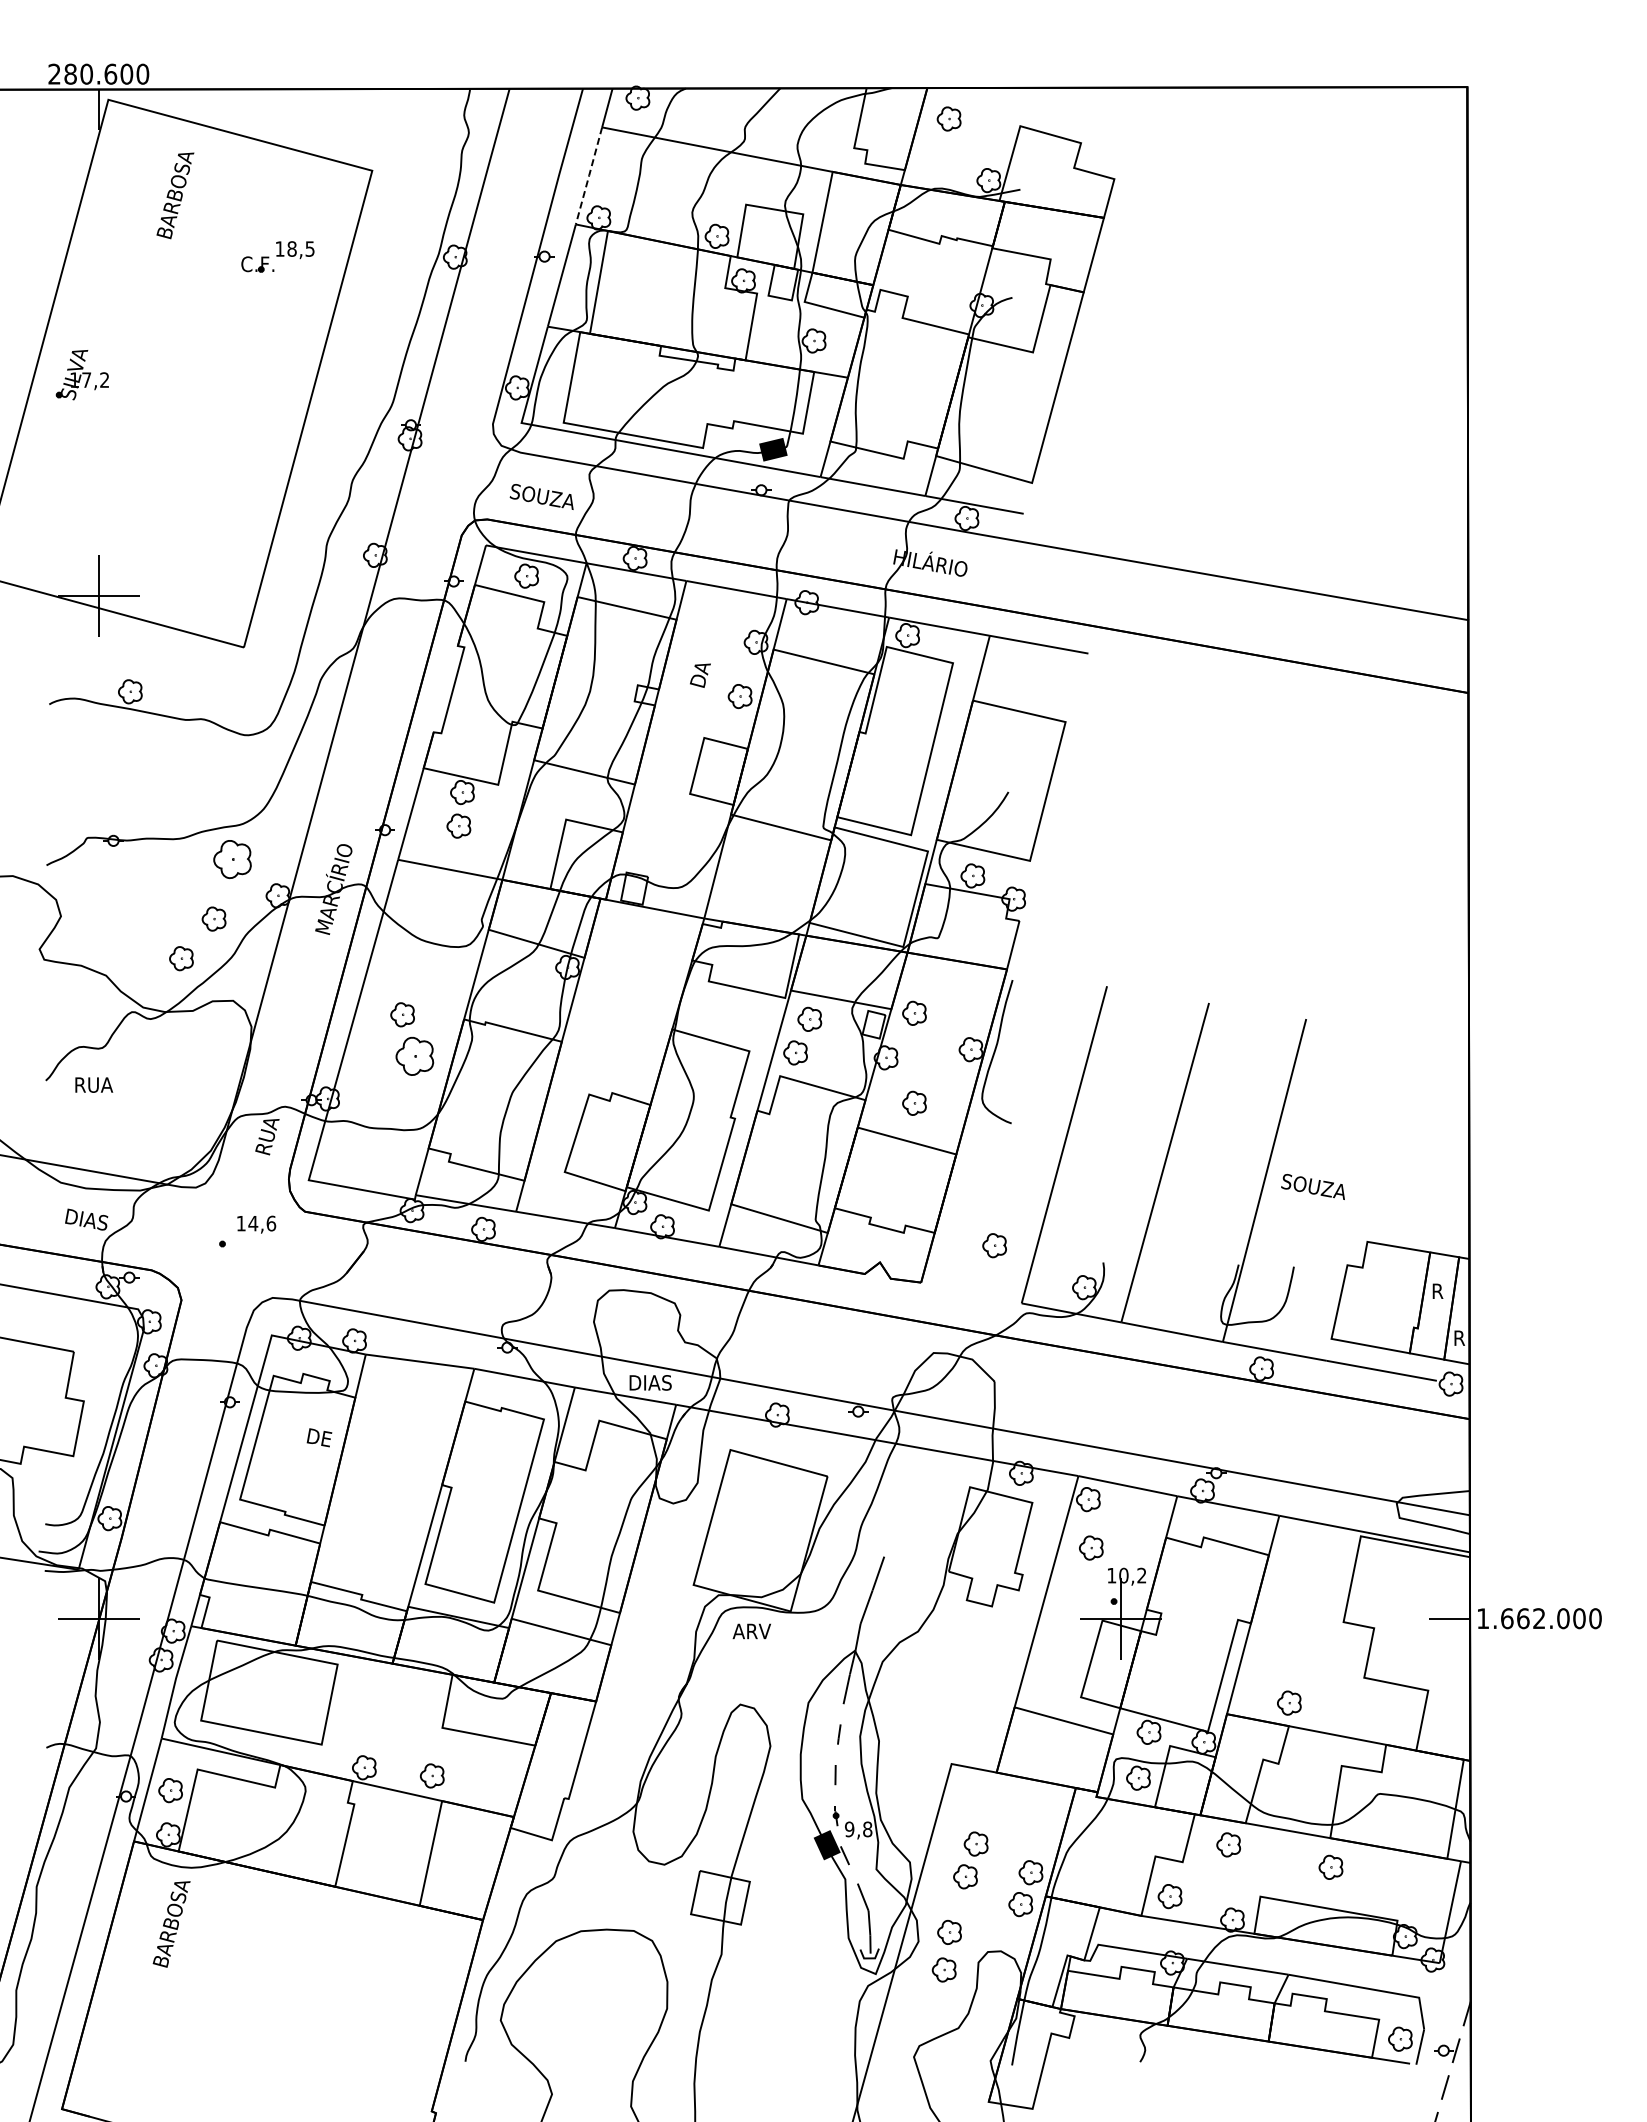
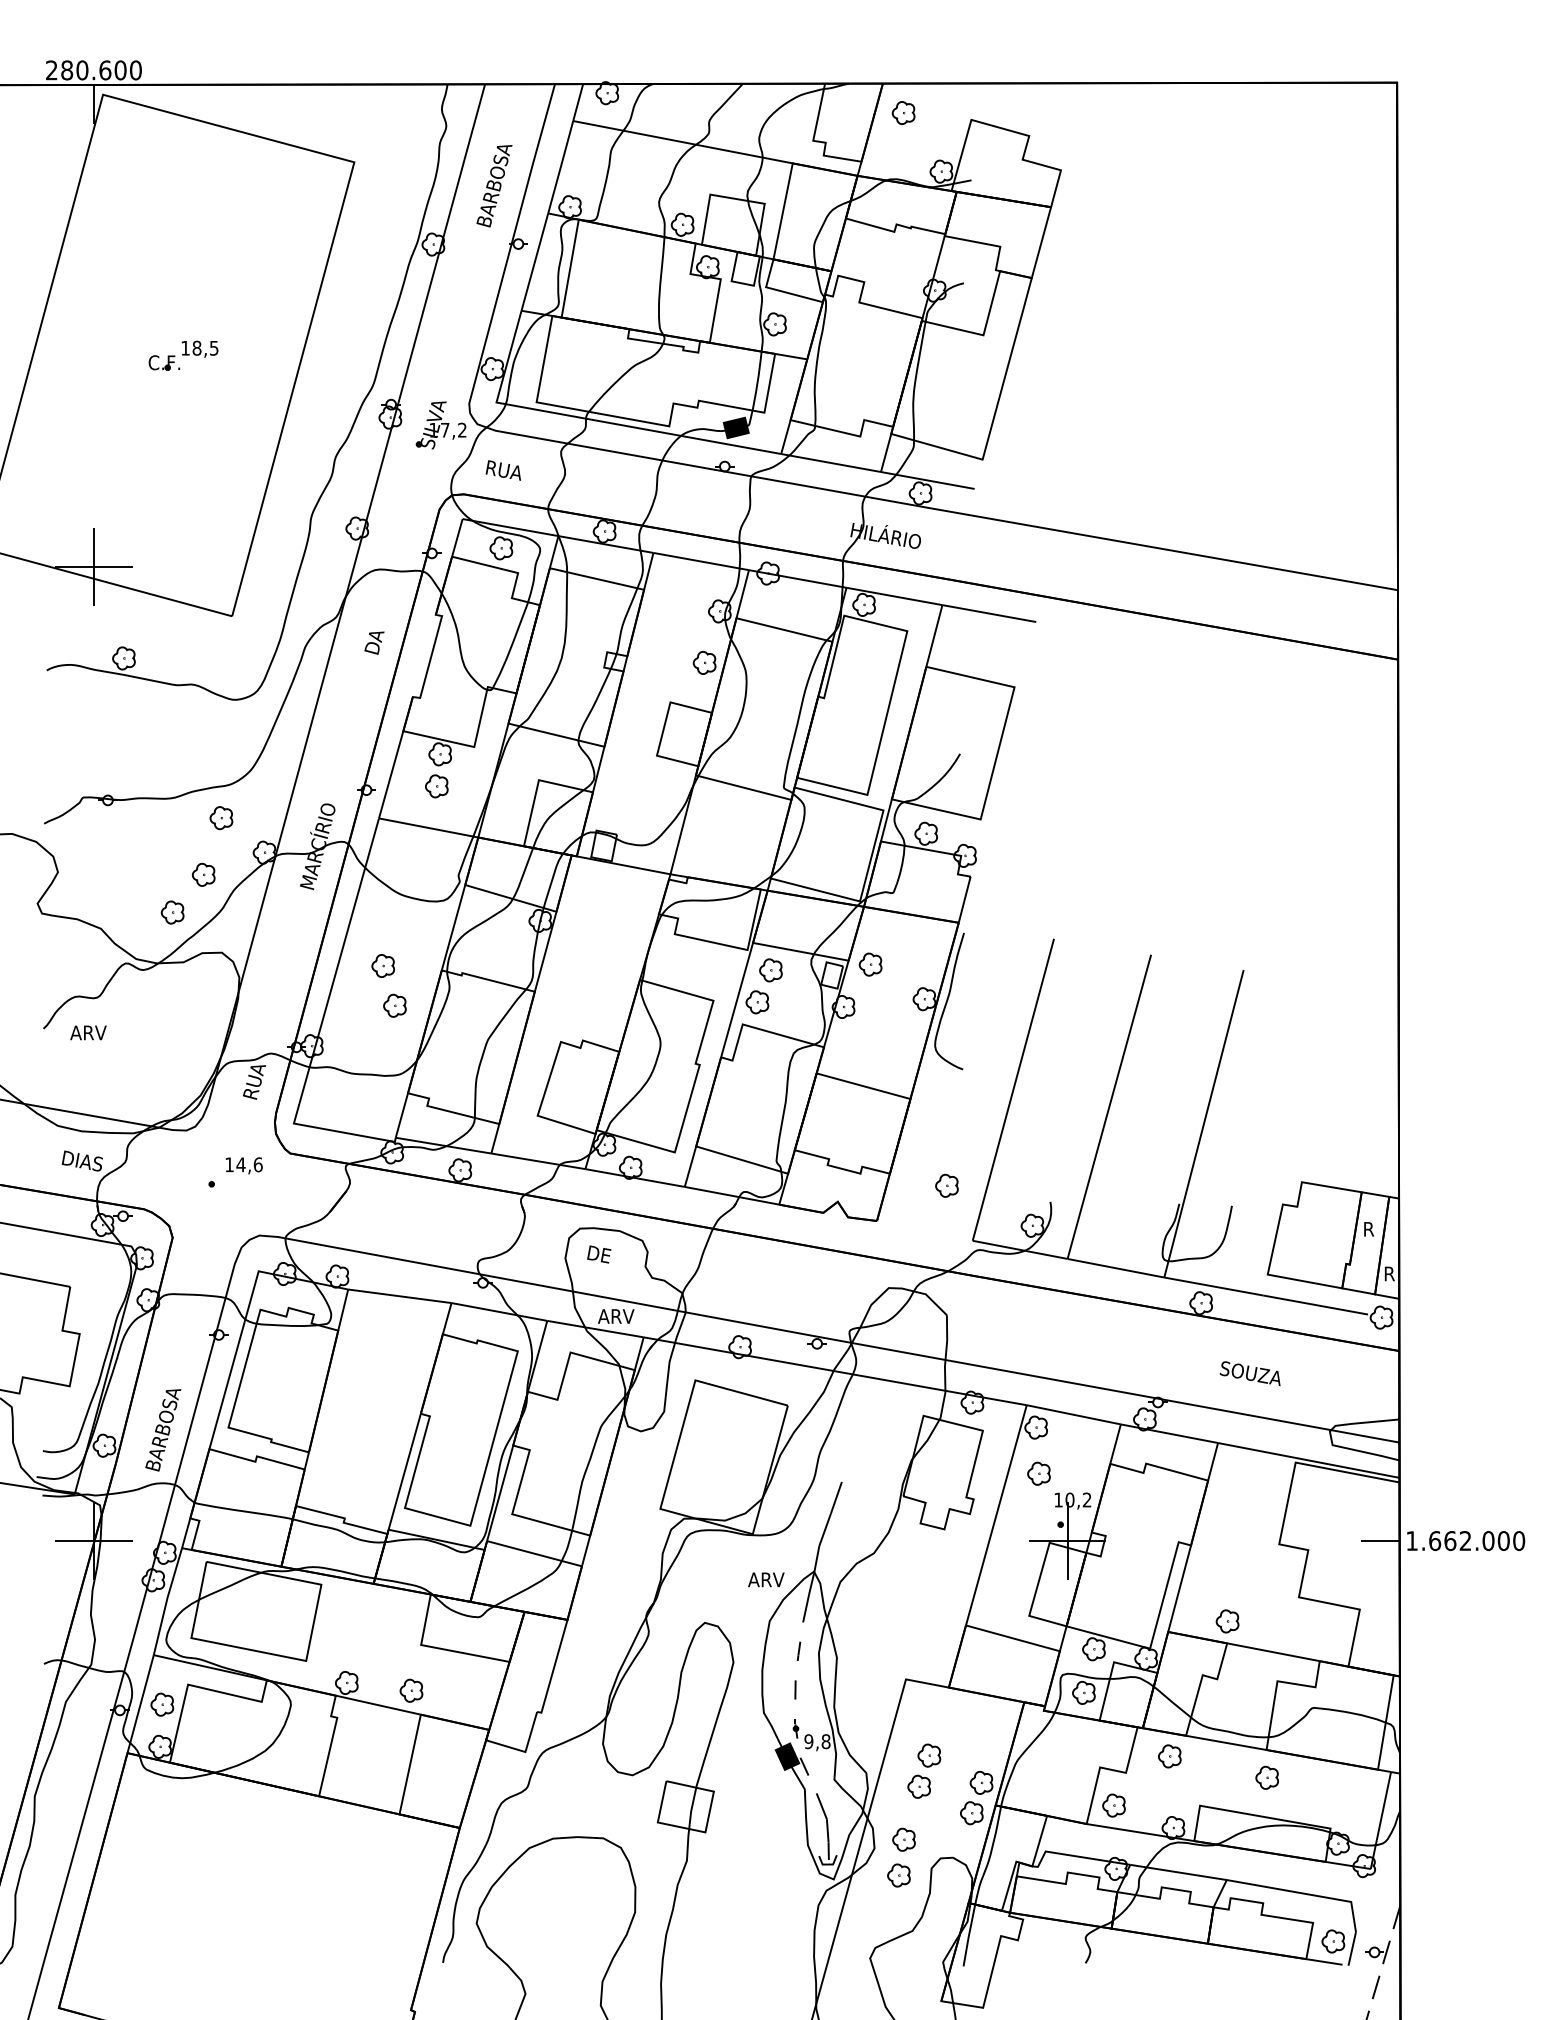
line: (589, 175) -> (561, 166), dashed -> solid
text: (175, 195) -> (494, 185), moved
part: (277, 256) -> (183, 355), moved
part: (81, 375) -> (440, 425), moved
text: (541, 496) -> (515, 472), SOUZA -> RUA
text: (700, 675) -> (374, 642), moved
part: (232, 859) -> (221, 818), size x0.62
part: (414, 1056) -> (394, 1005), size x0.62
text: (93, 1084) -> (88, 1032), RUA -> ARV
part: (914, 1102) -> (870, 1049), removed
text: (1312, 1186) -> (1249, 1373), moved
text: (649, 1382) -> (618, 1316), DIAS -> ARV
text: (319, 1437) -> (599, 1254), moved
text: (751, 1631) -> (765, 1579), moved
text: (171, 1924) -> (163, 1430), moved

